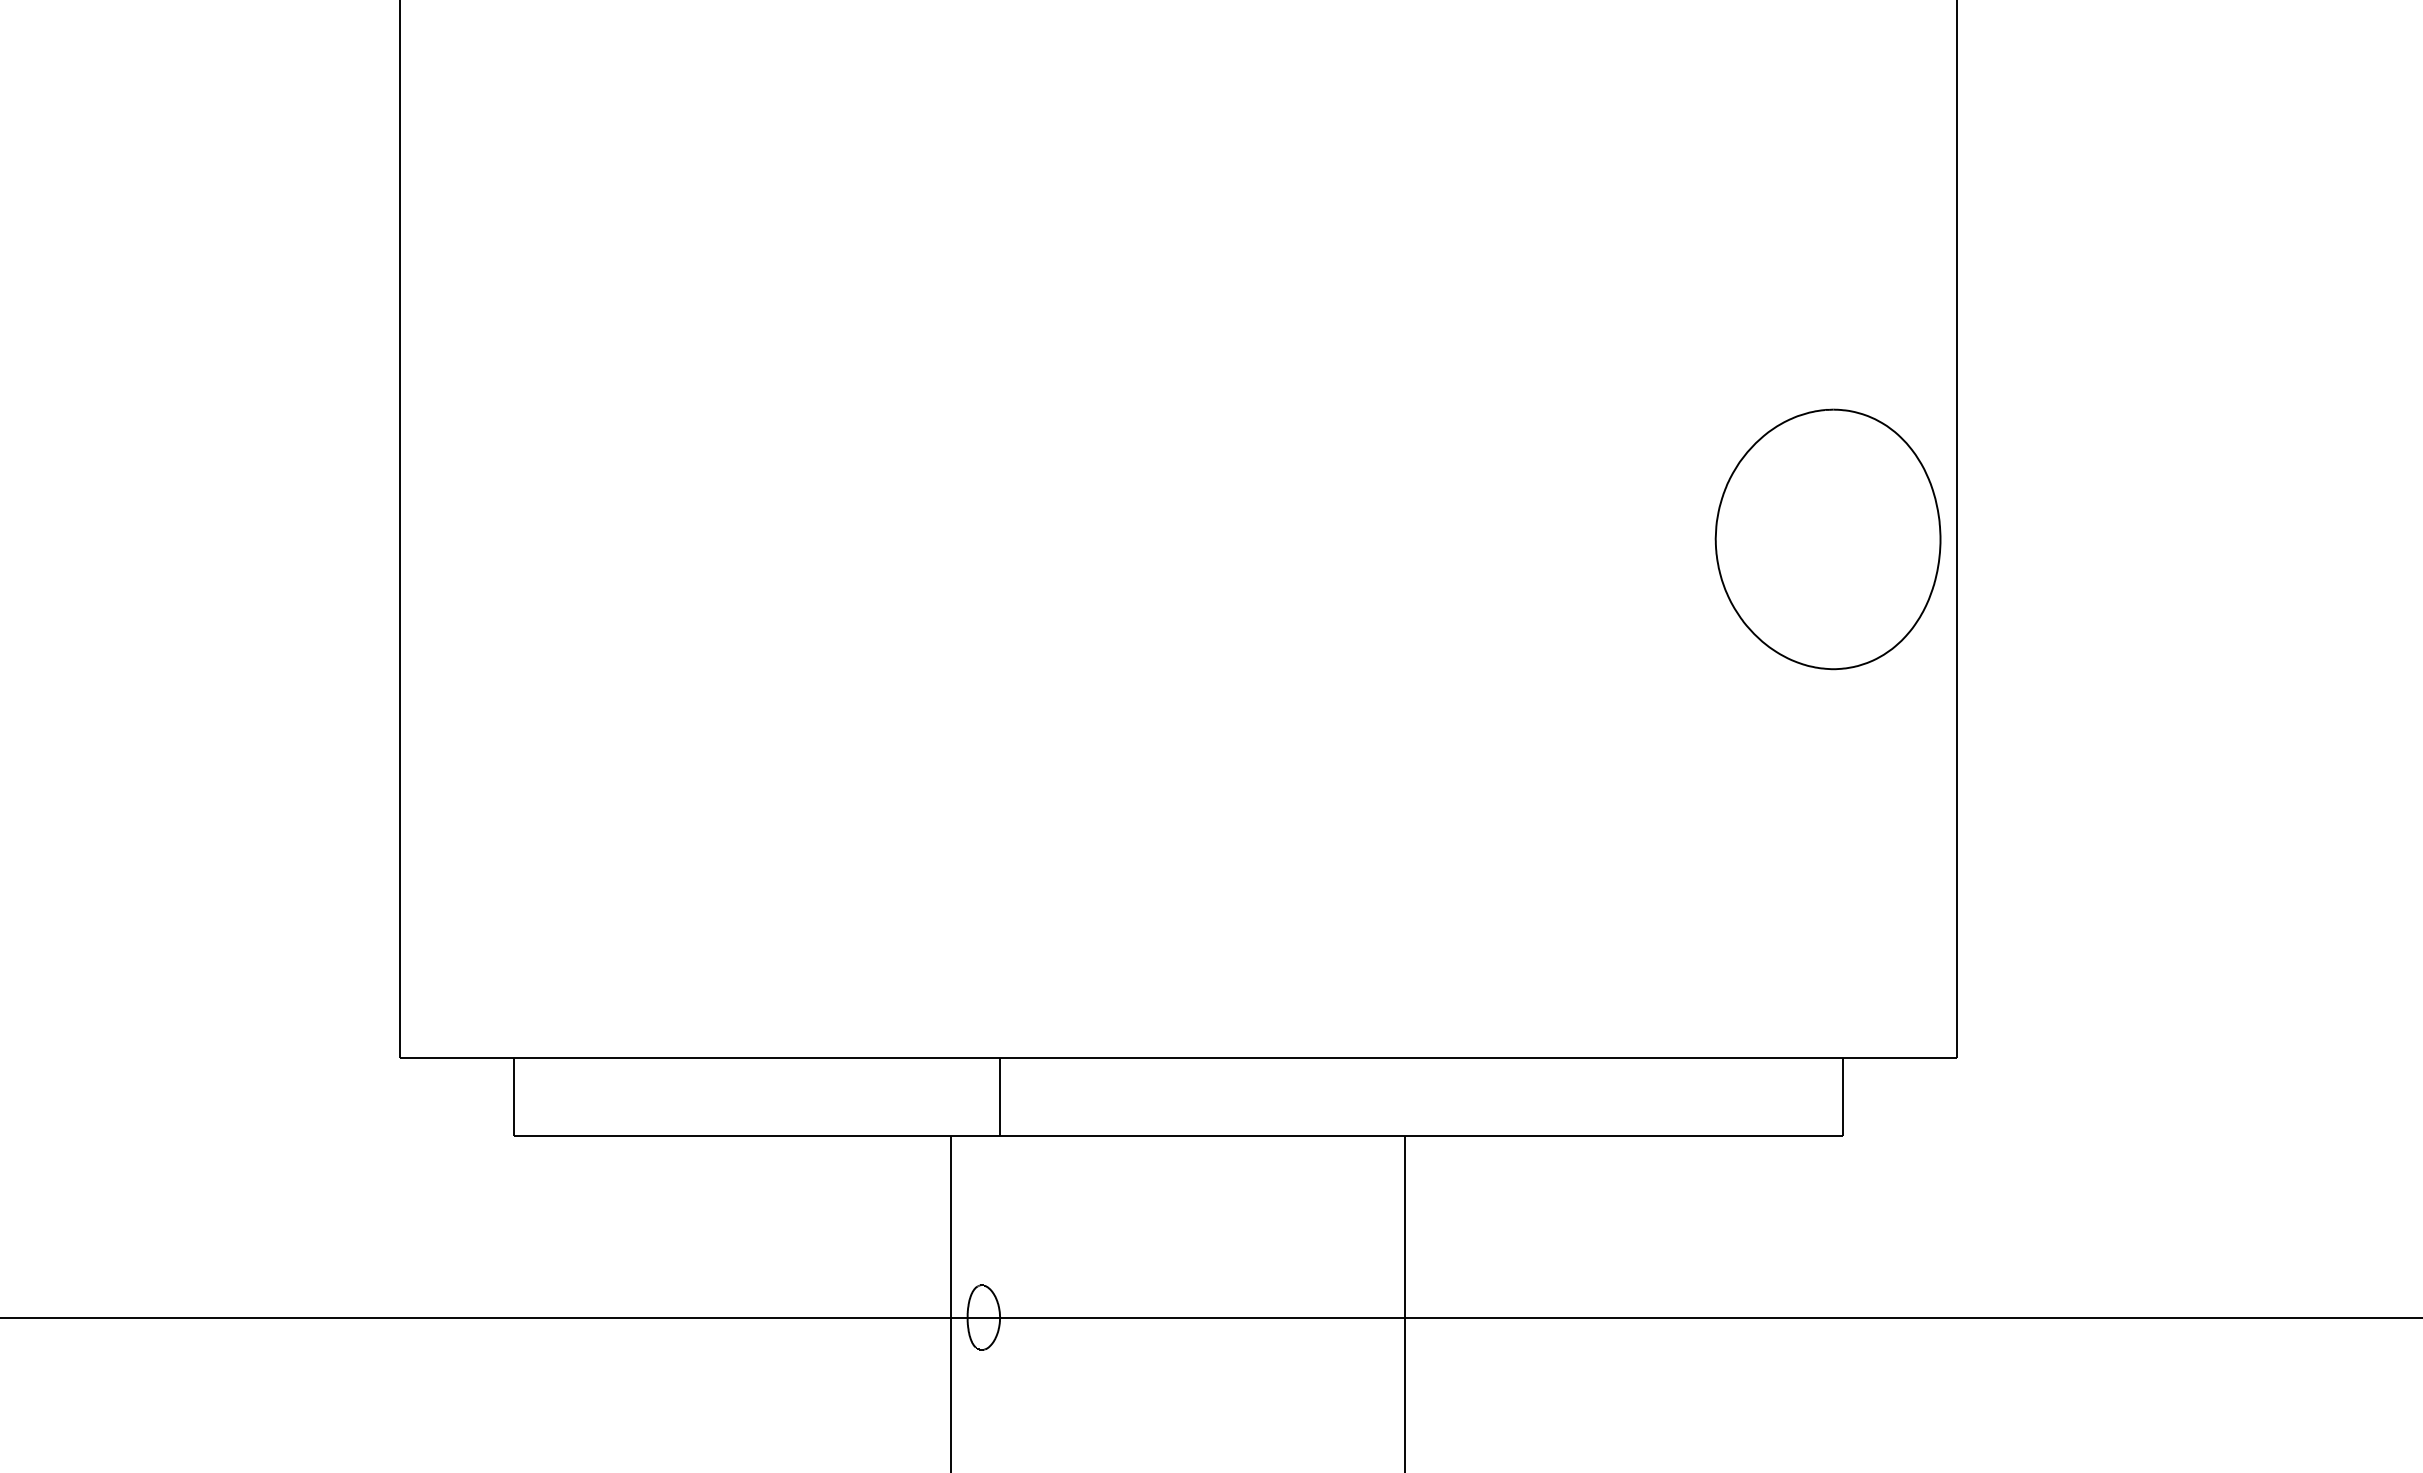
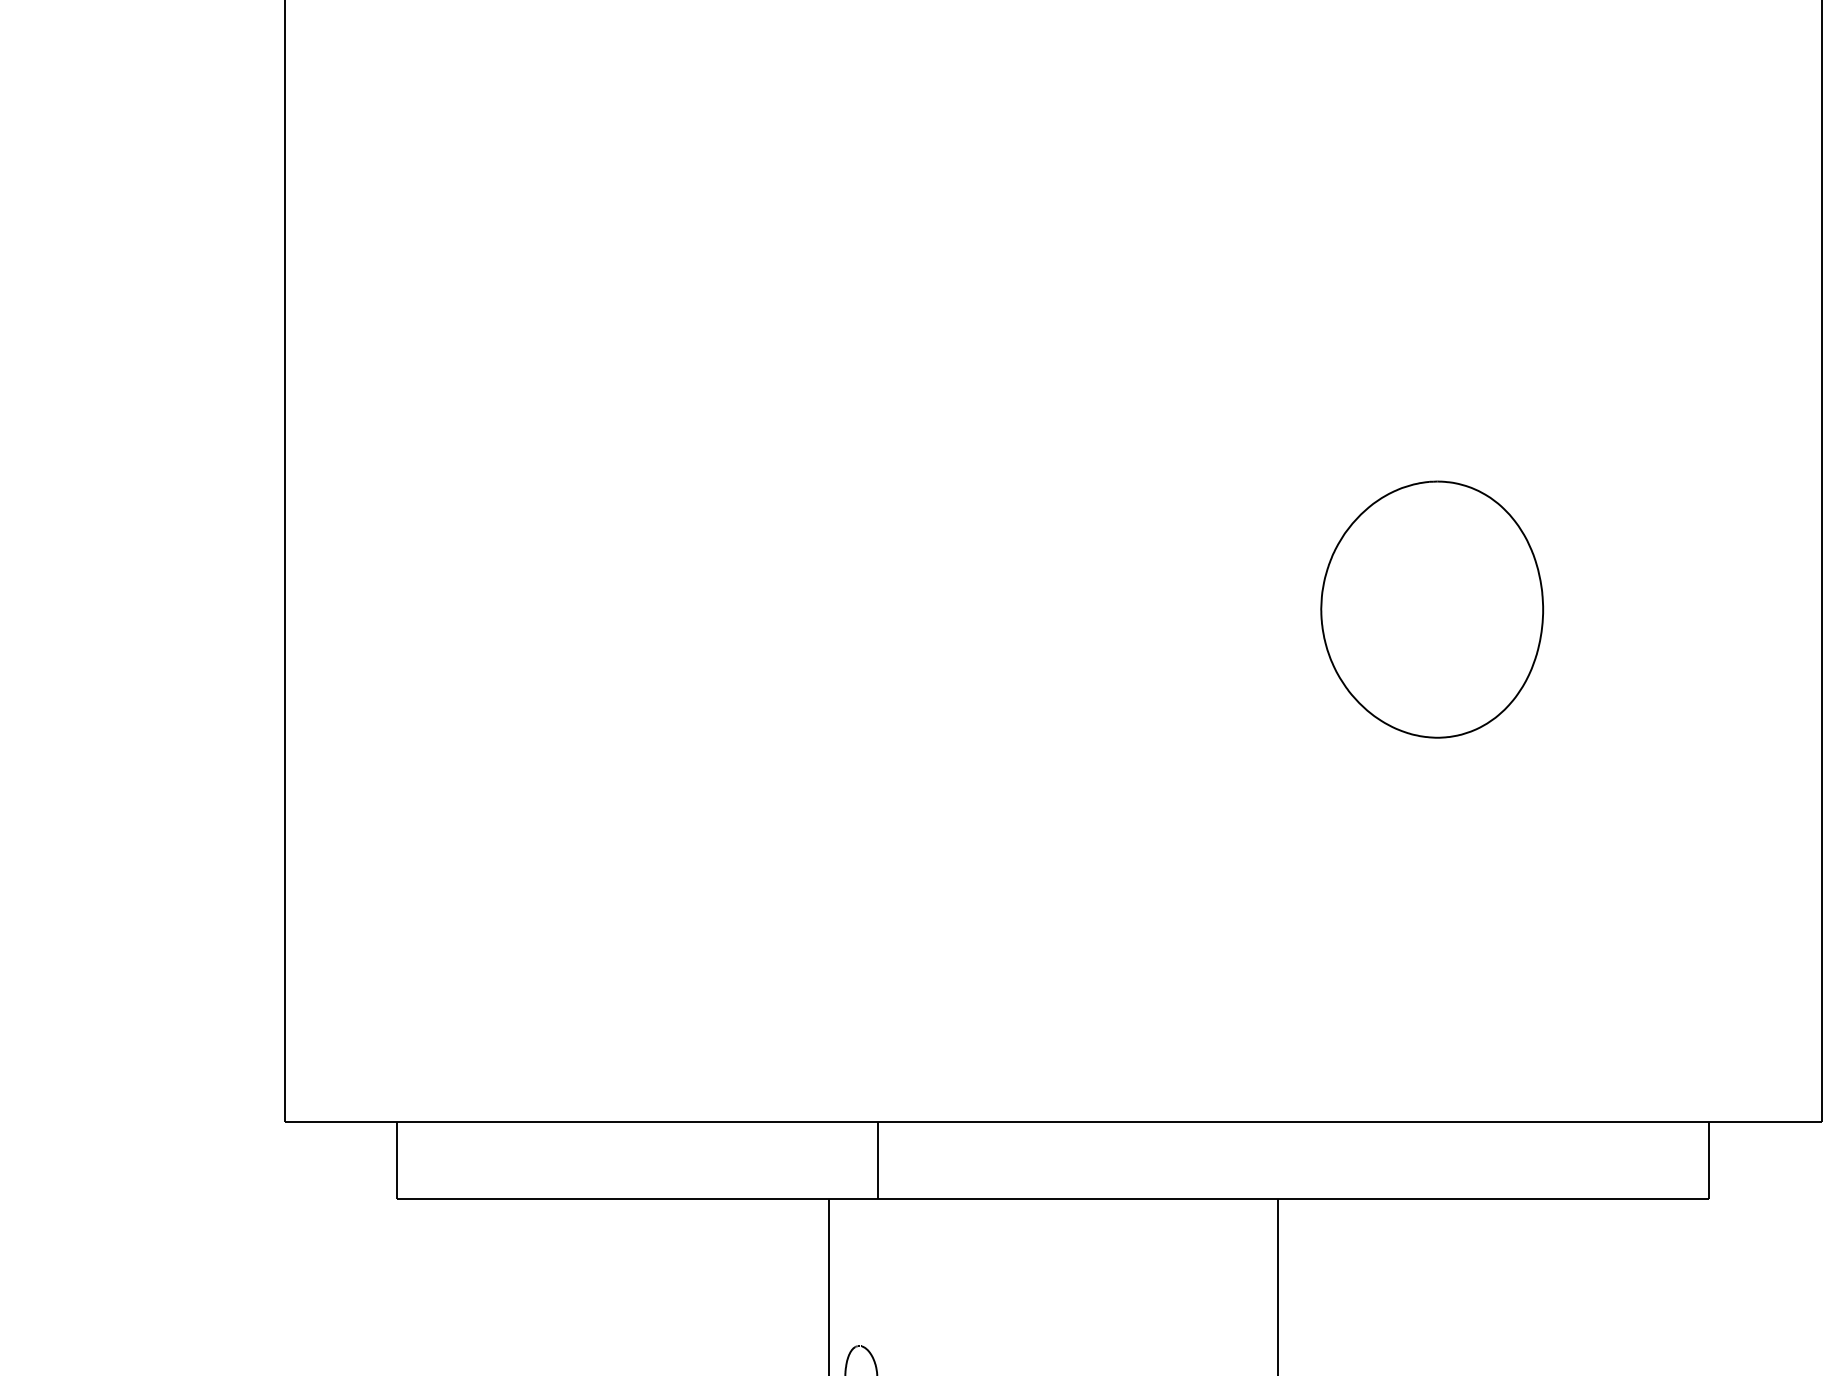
part: (1827, 539) -> (1431, 609), moved

